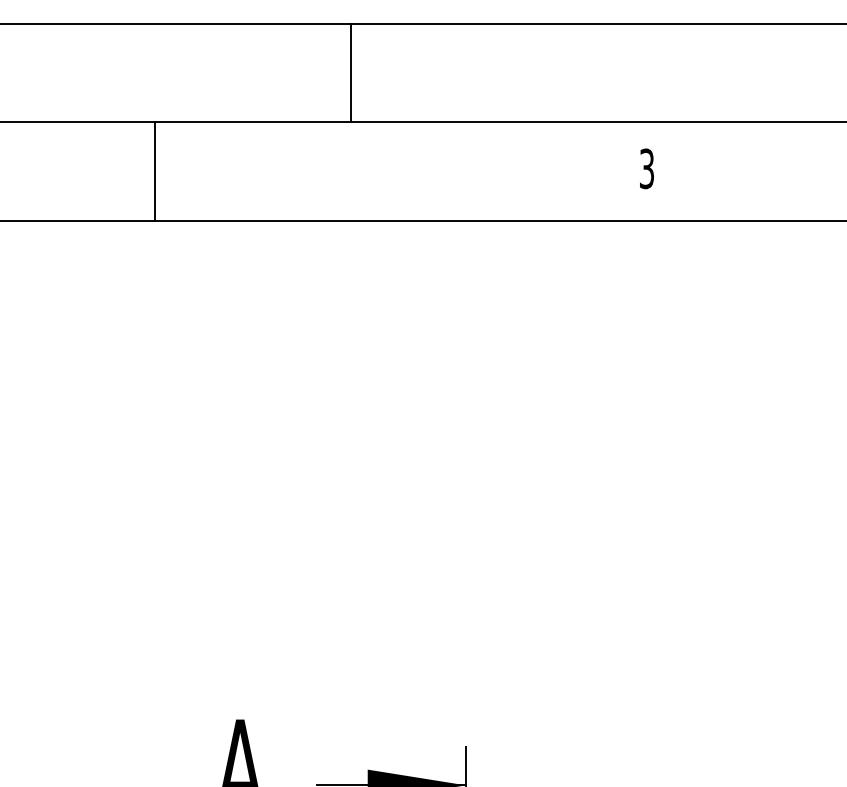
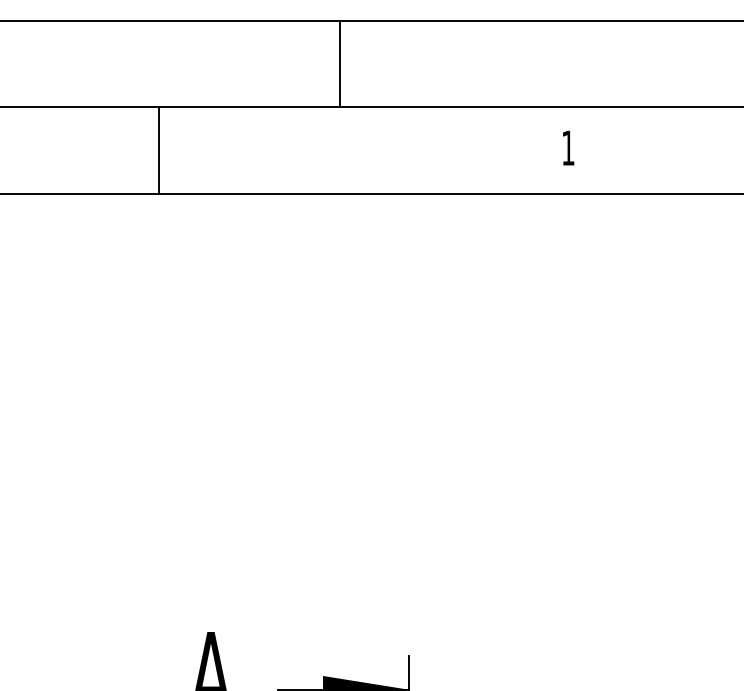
line: (351, 72) -> (340, 63), moved
text: (646, 168) -> (567, 147), 3 -> 1
line: (154, 171) -> (159, 150), moved

